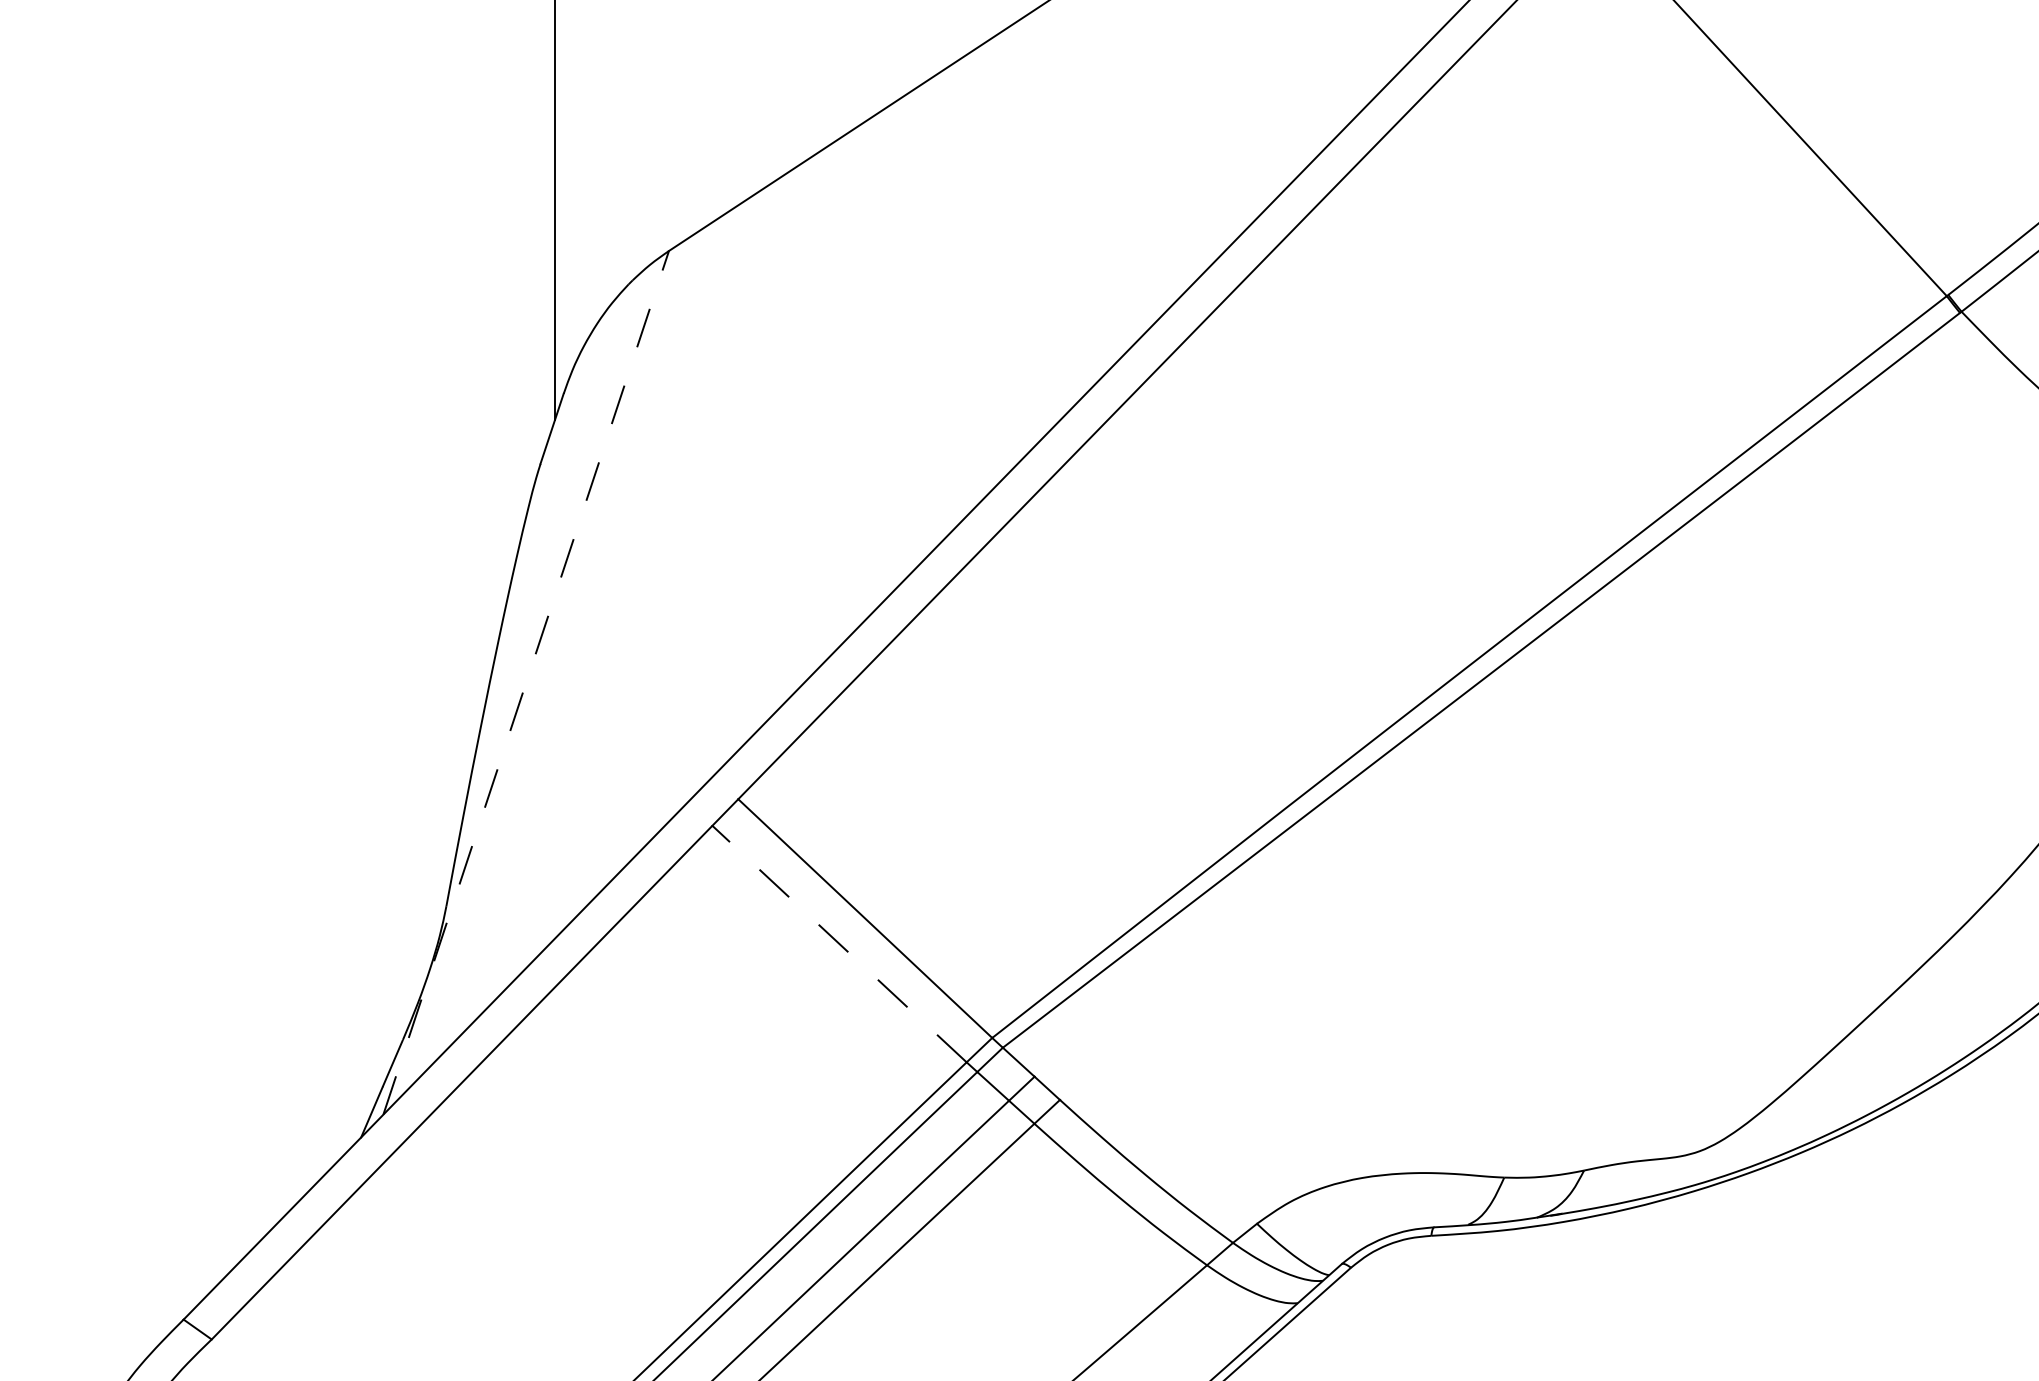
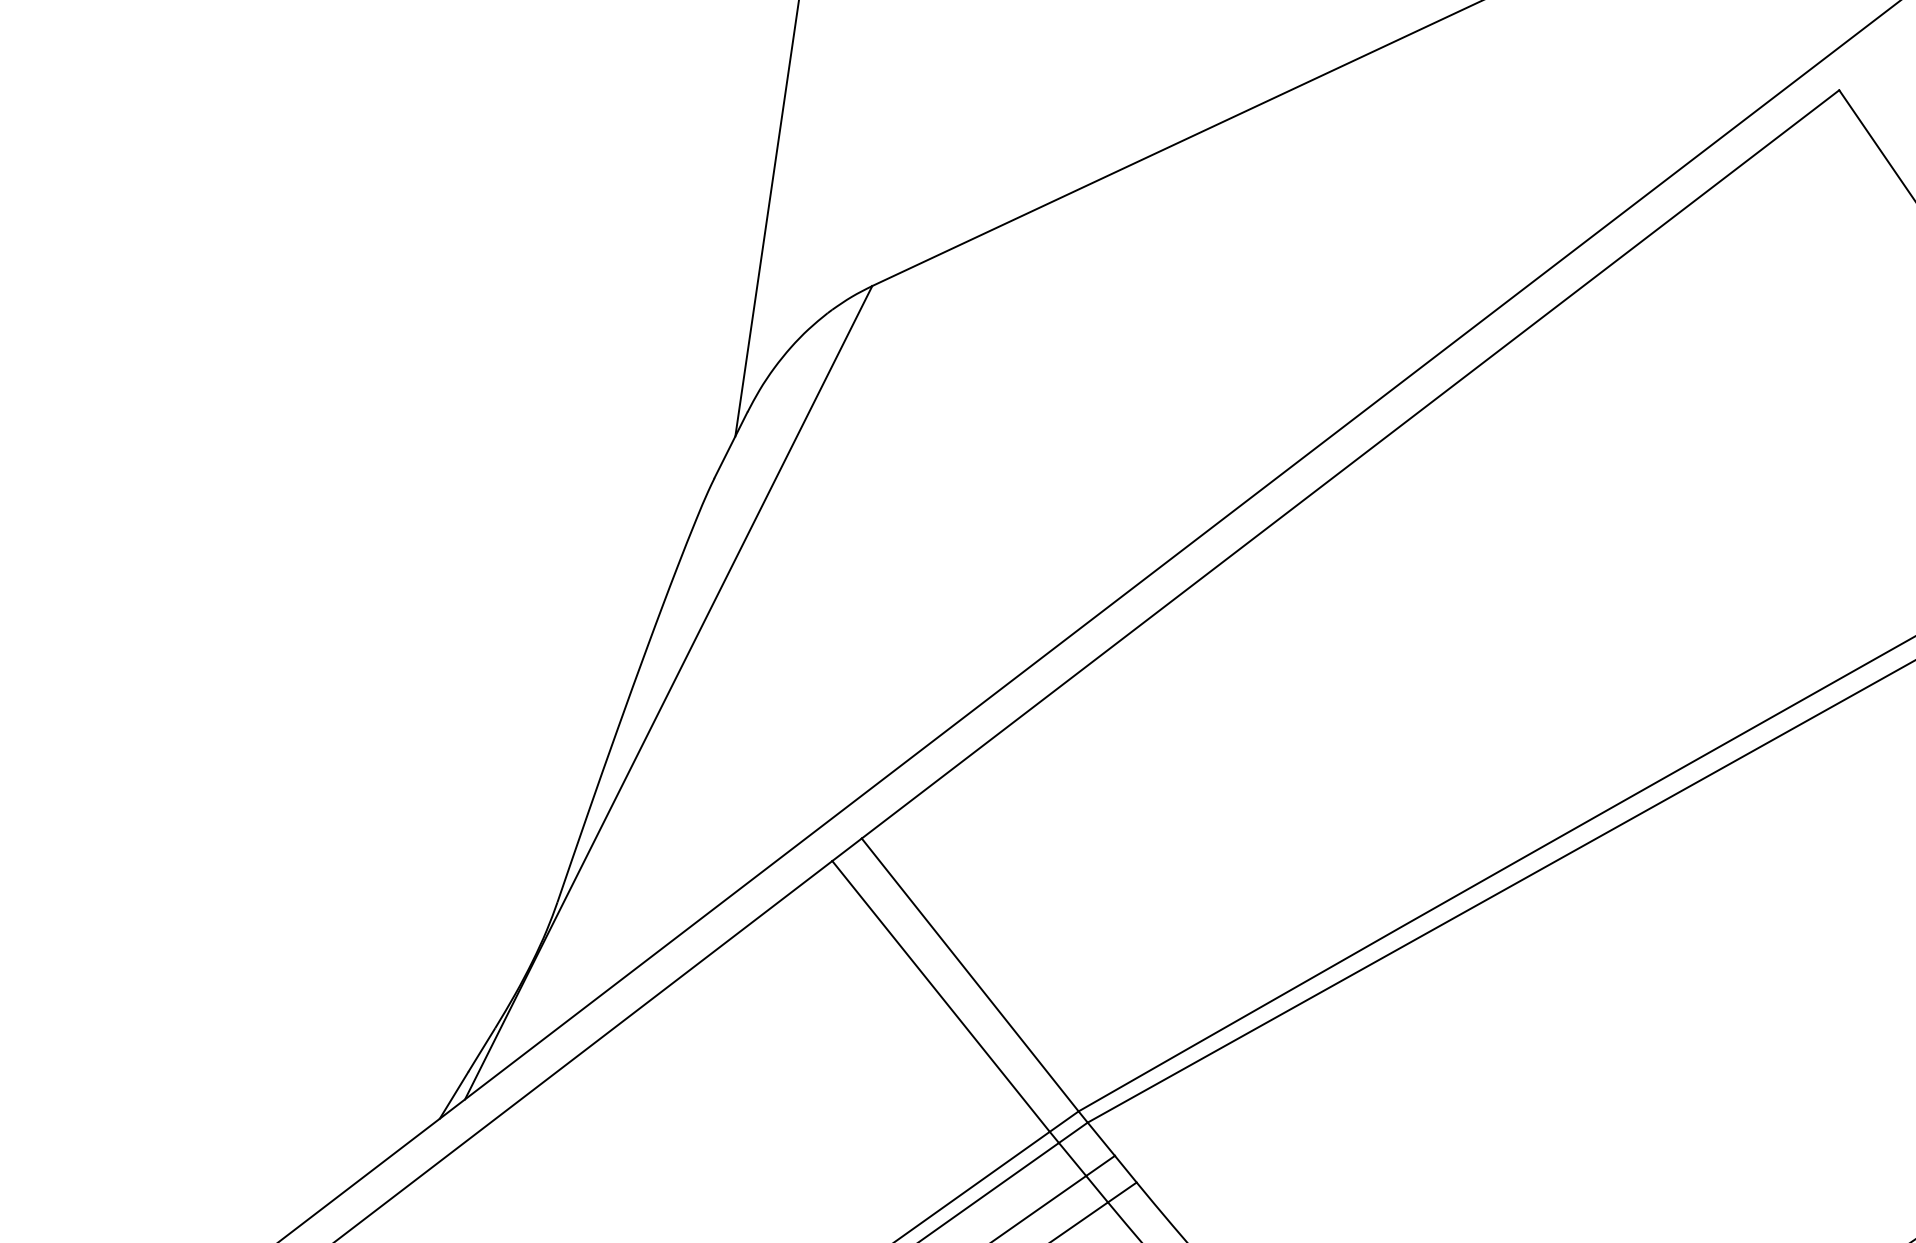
line: (526, 682) -> (669, 692), dashed -> solid
line: (839, 944) -> (940, 996), dashed -> solid

